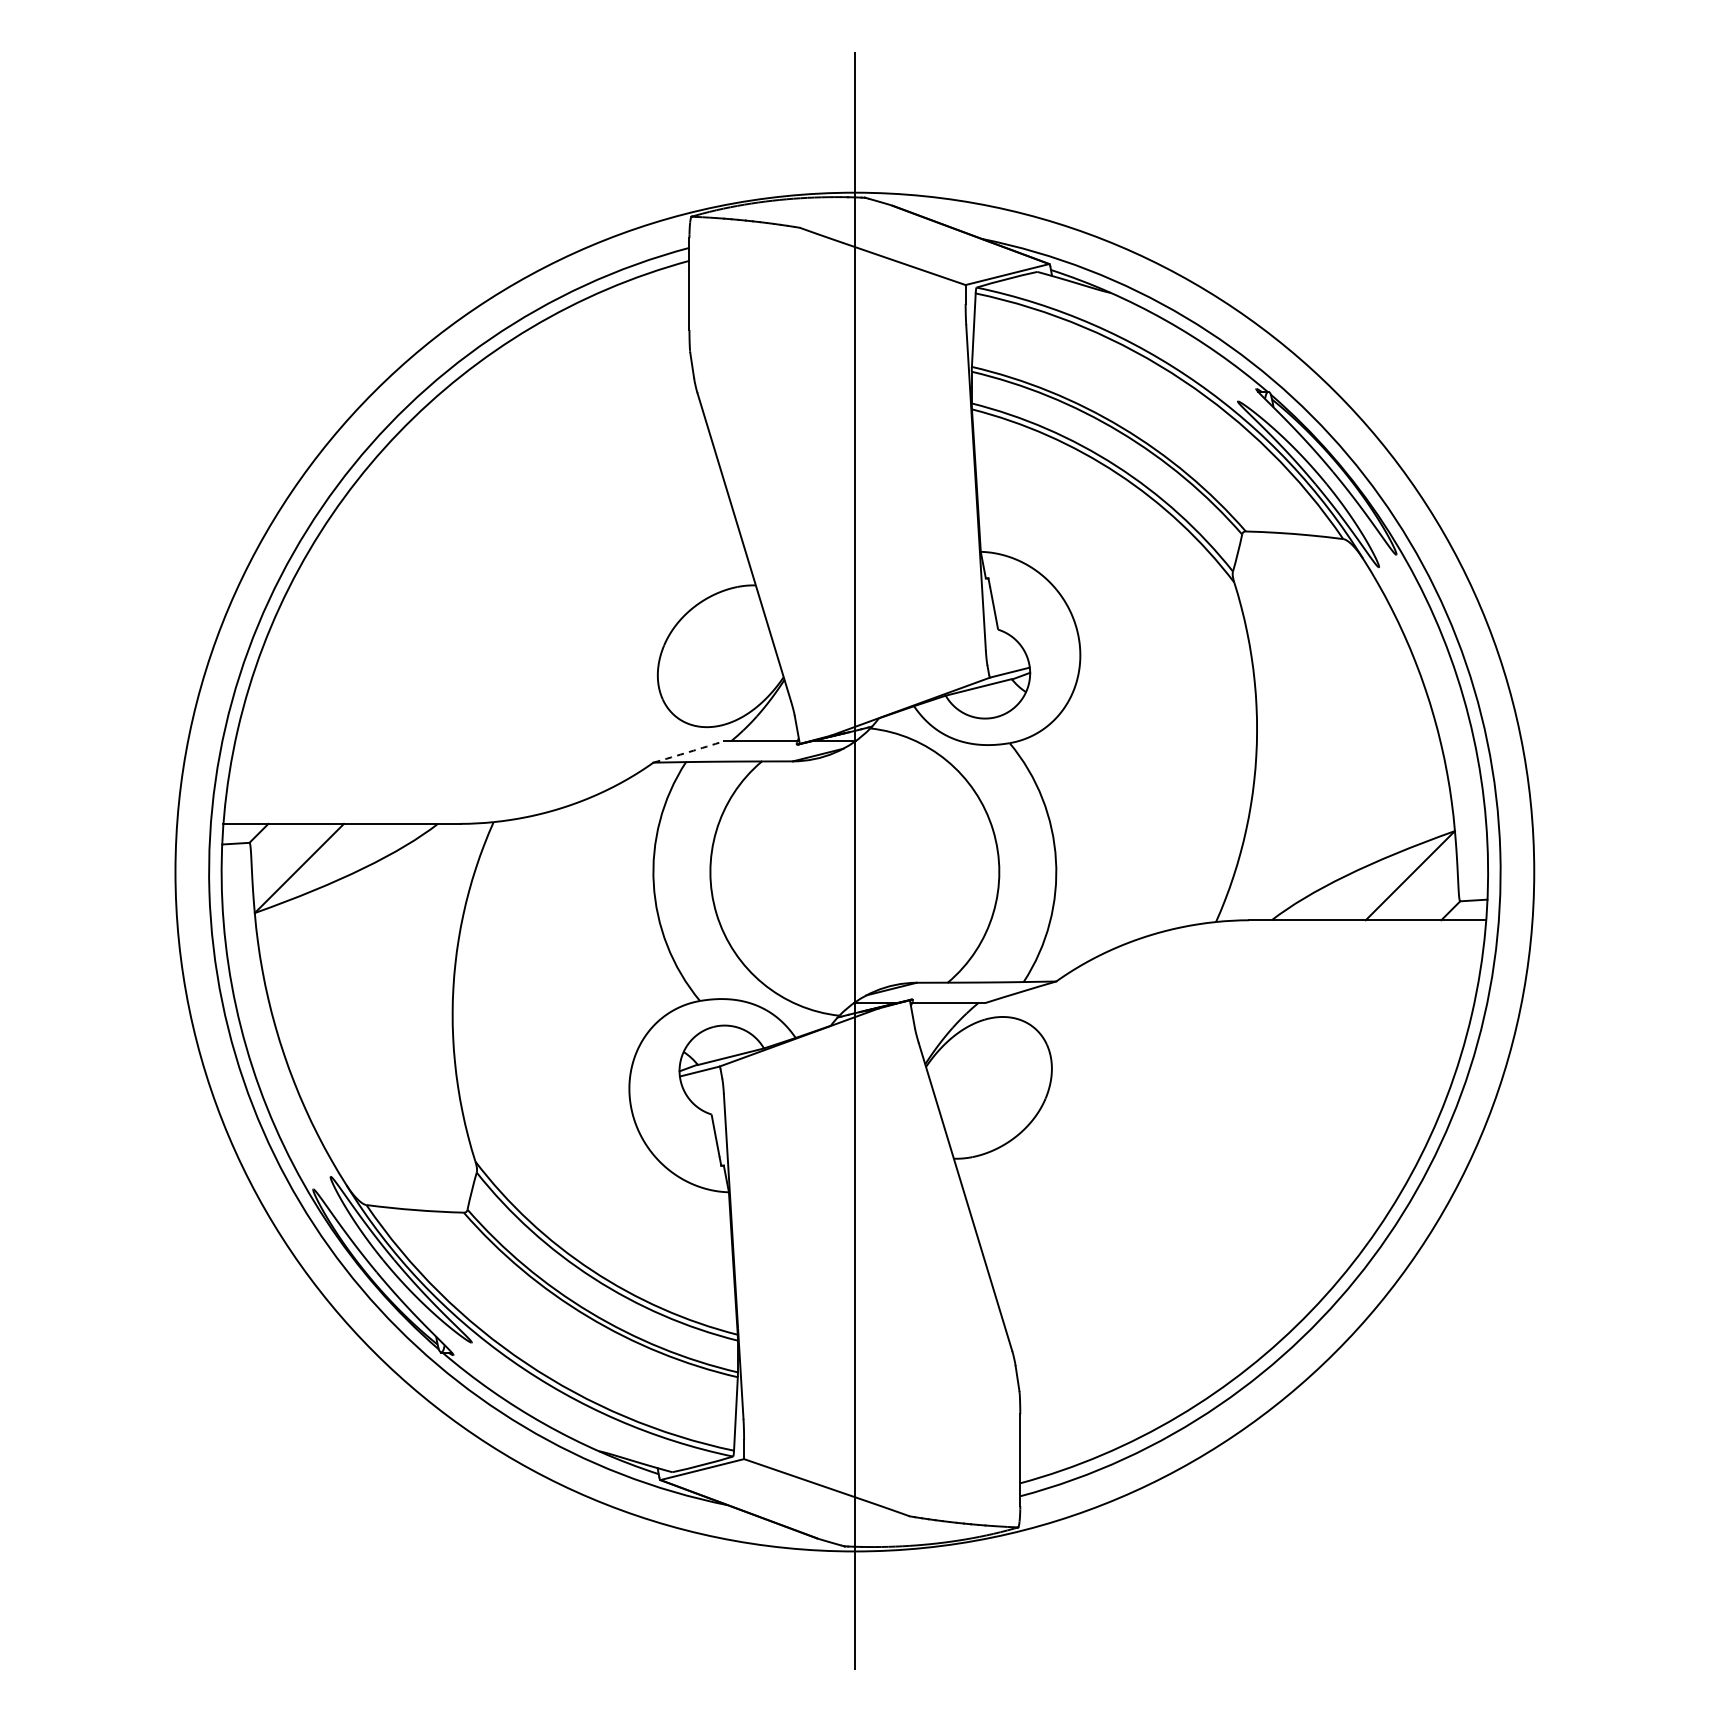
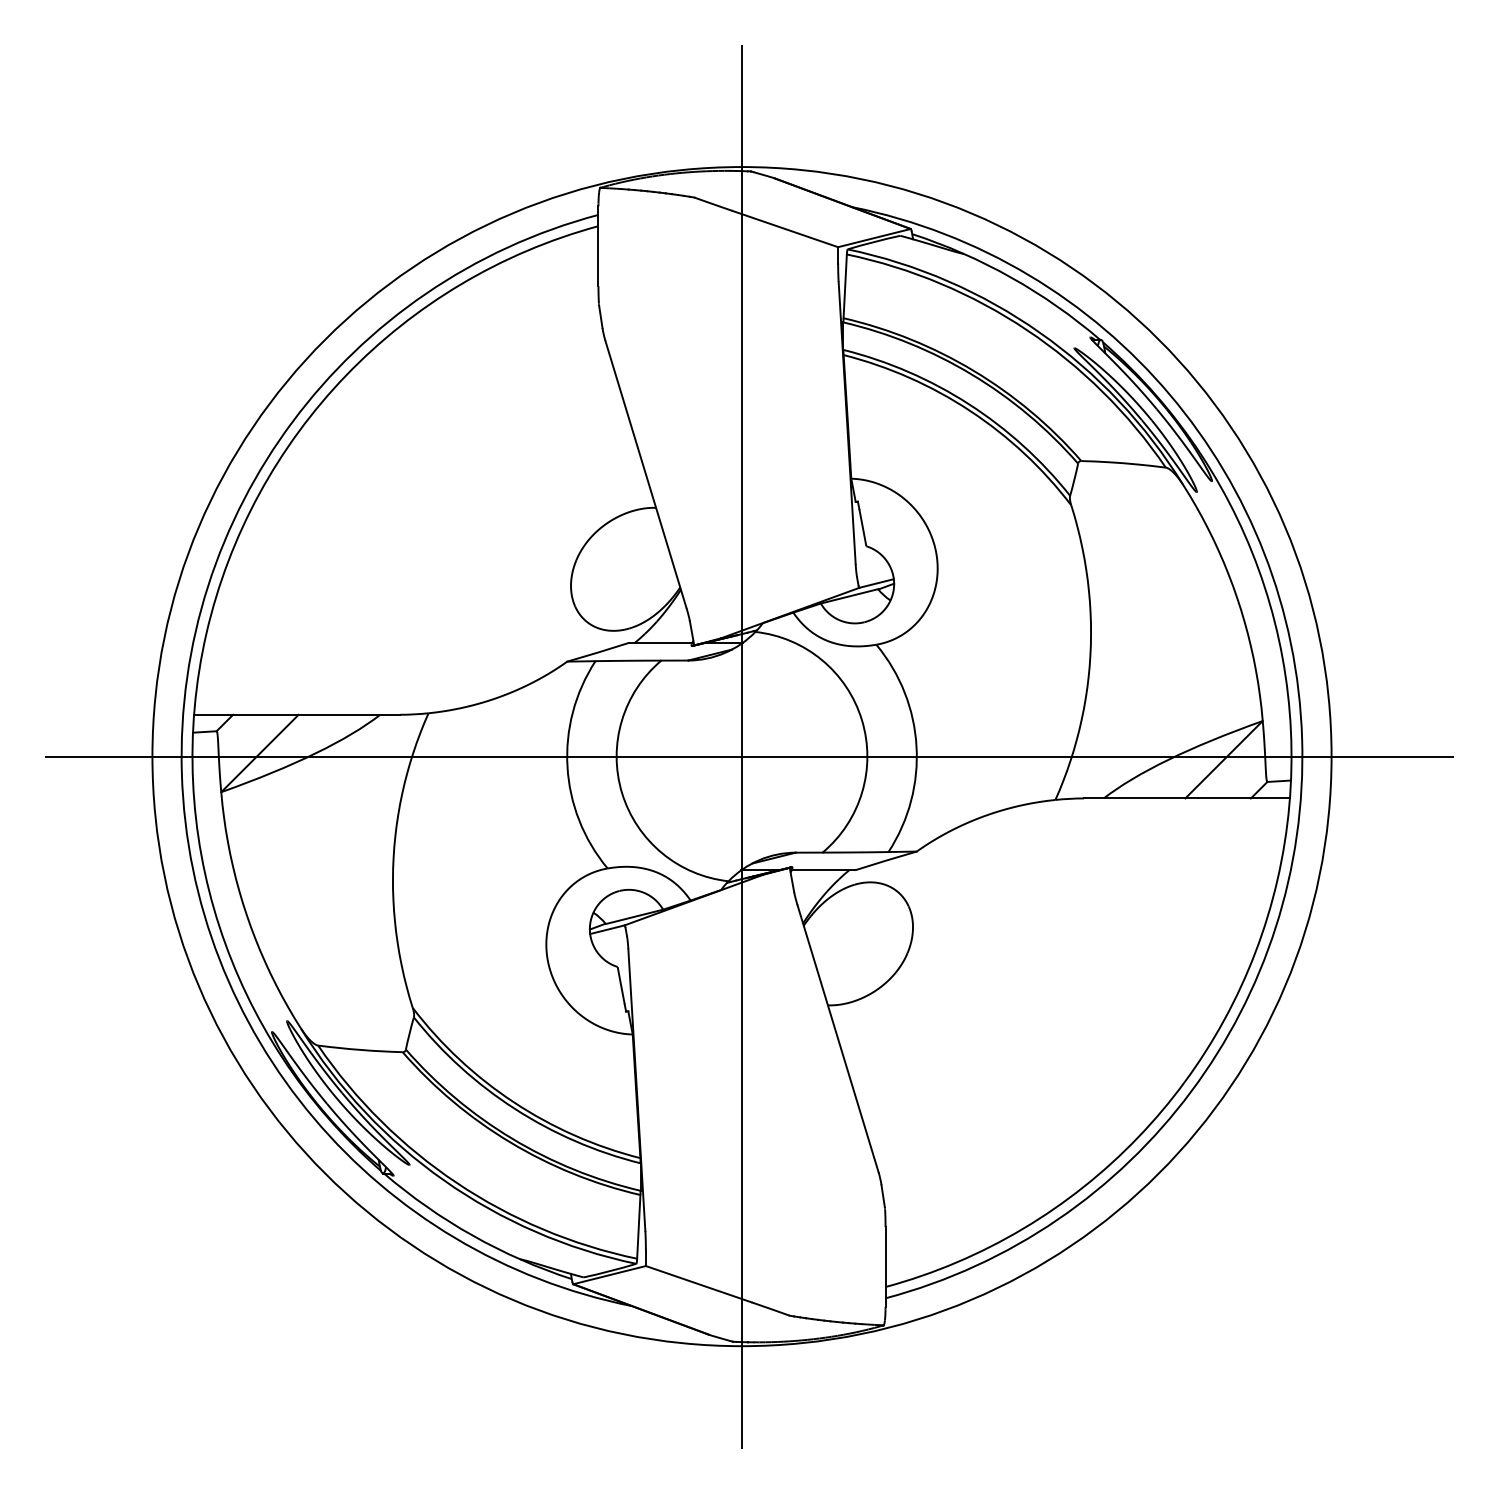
arc: (689, 752) -> (598, 652), dashed -> solid
line: (863, 872) -> (749, 756), added

